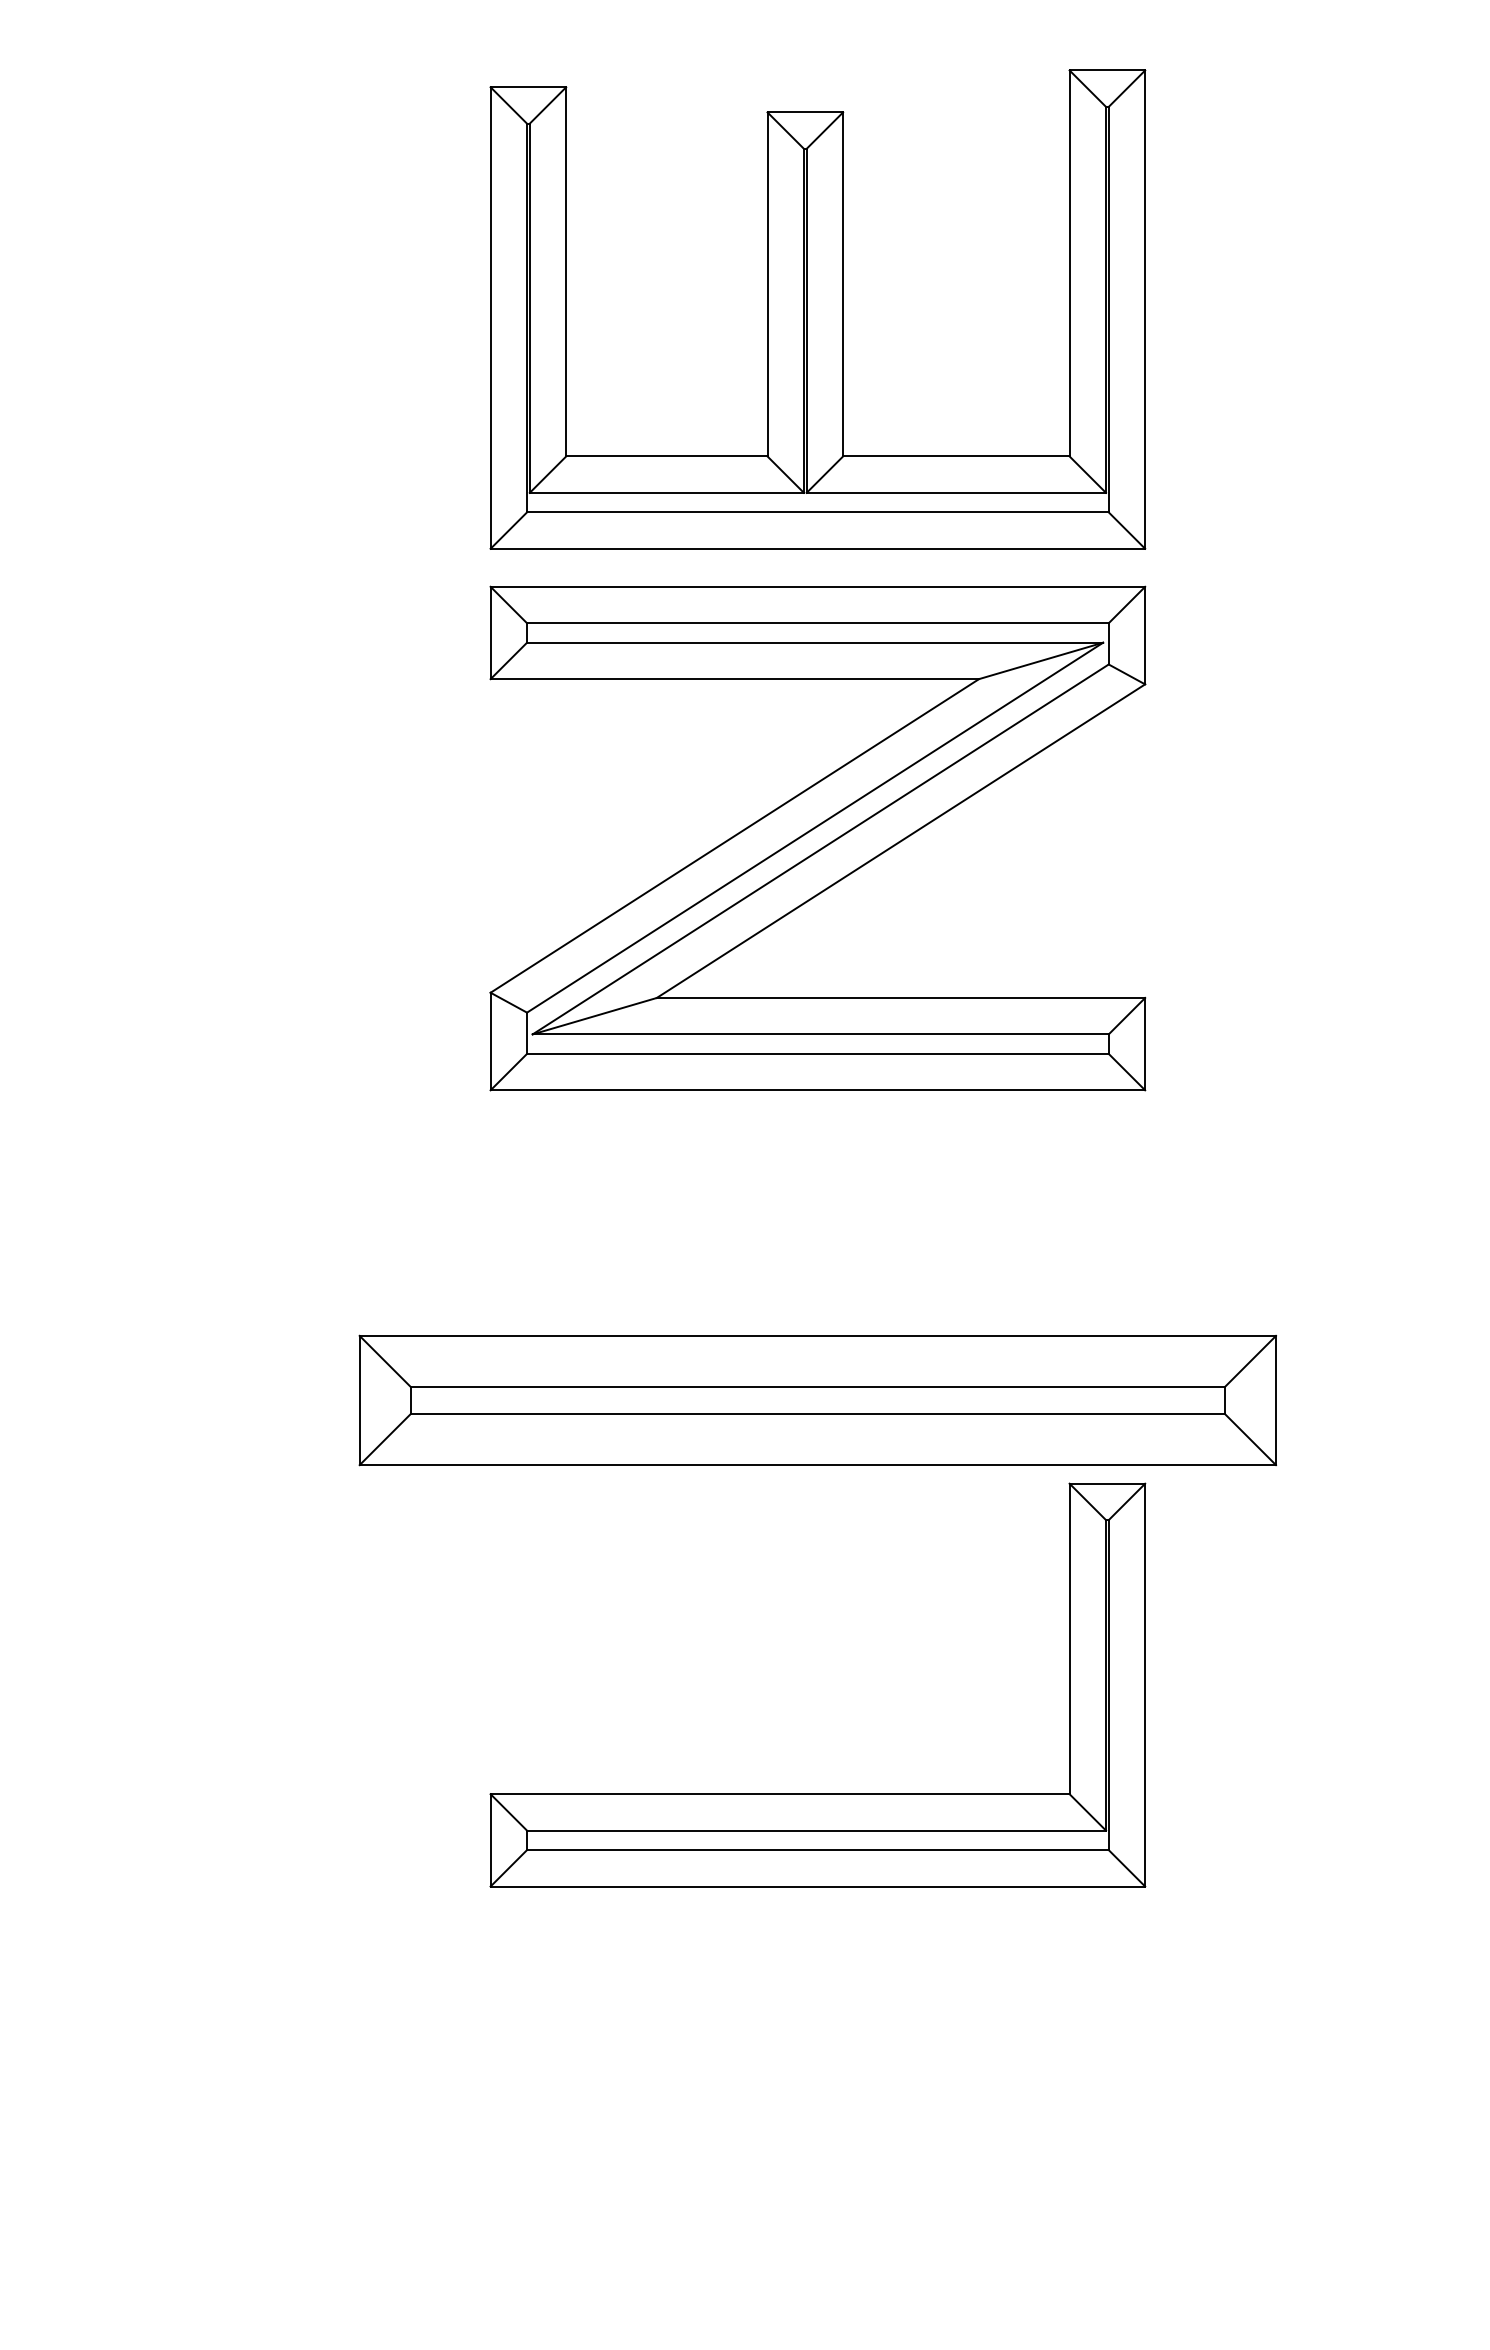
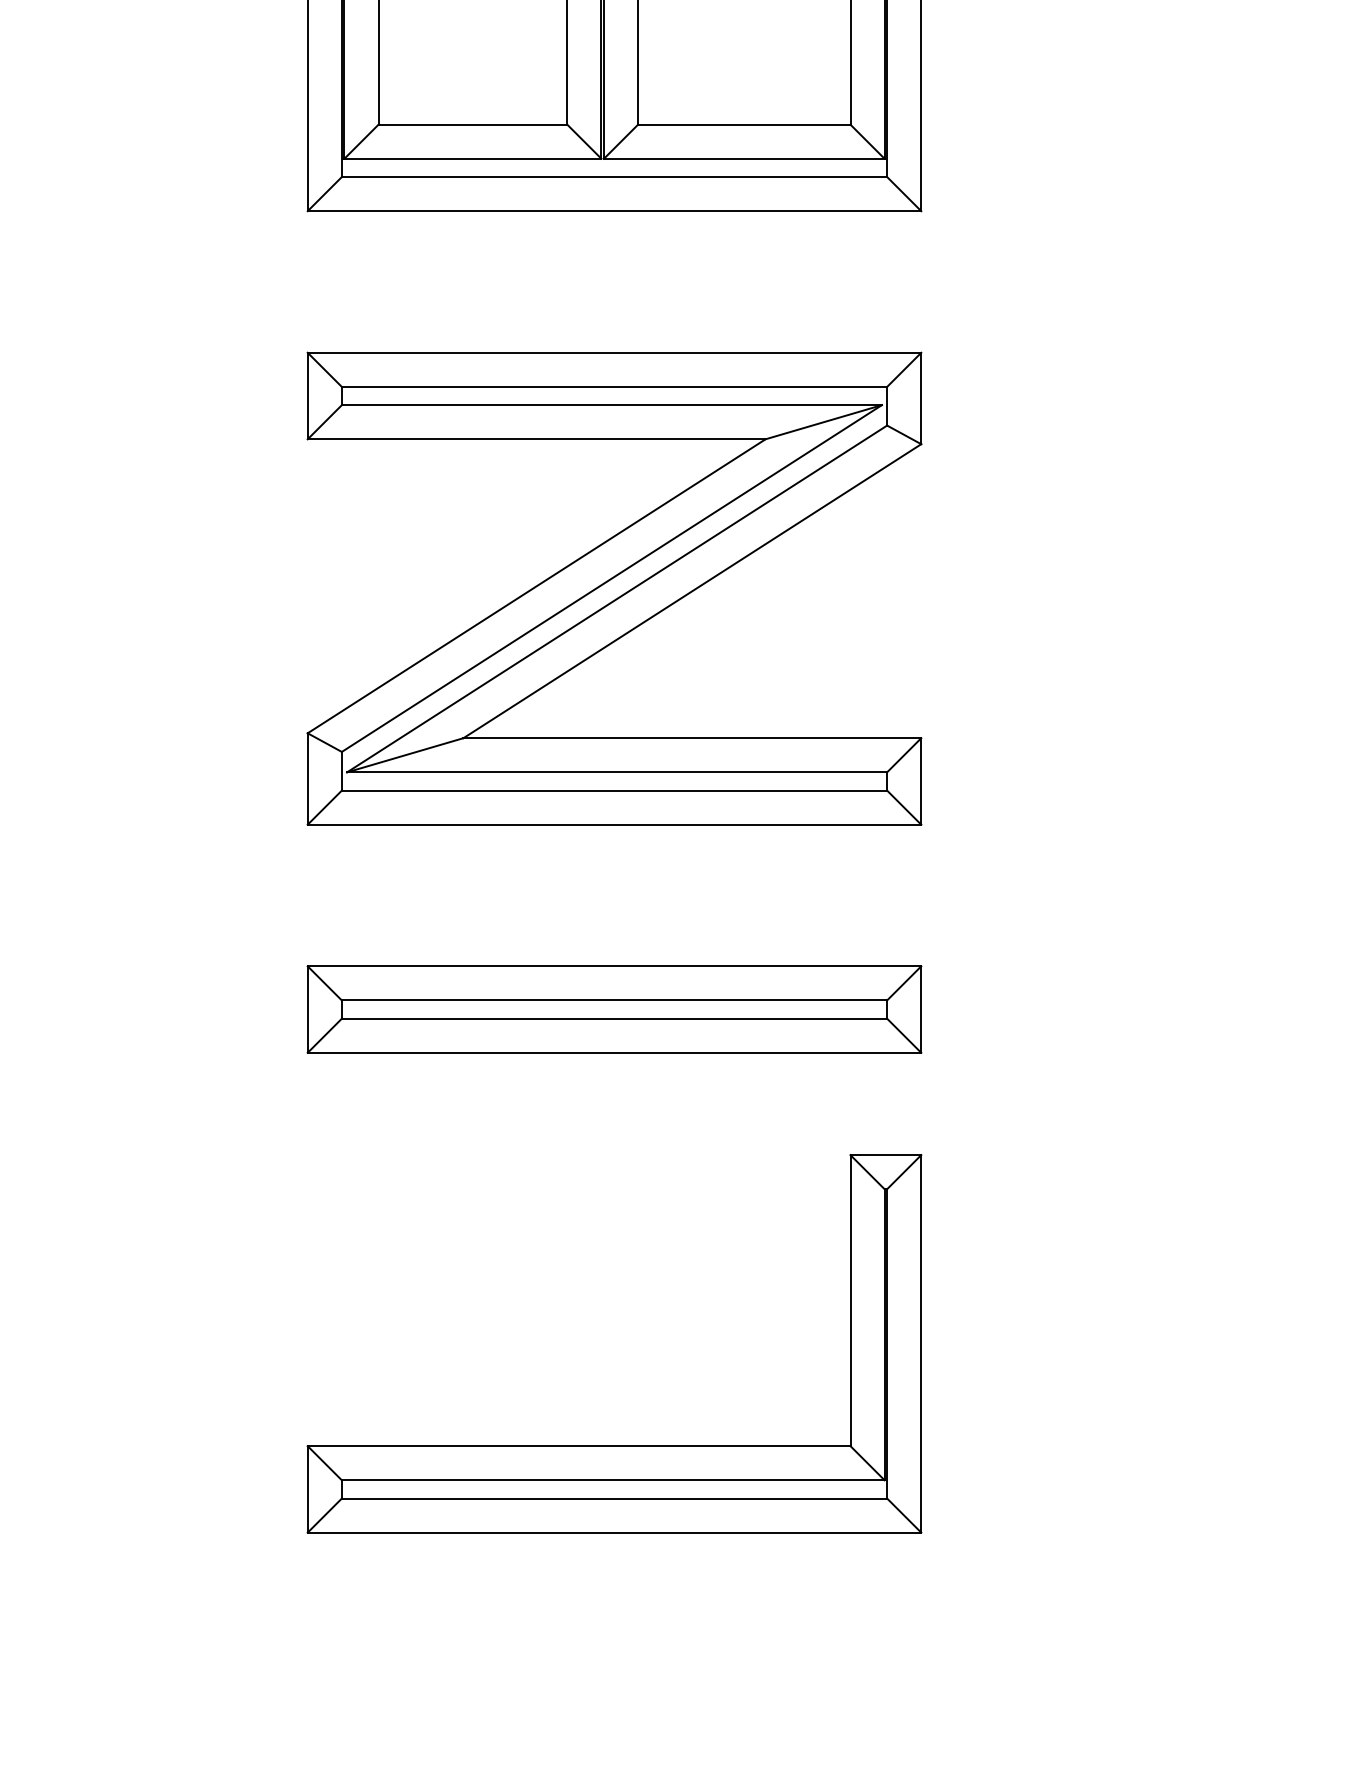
part: (817, 838) -> (614, 588), moved
part: (817, 1400) -> (614, 1009), size x0.71
part: (817, 1793) -> (614, 1445), moved

